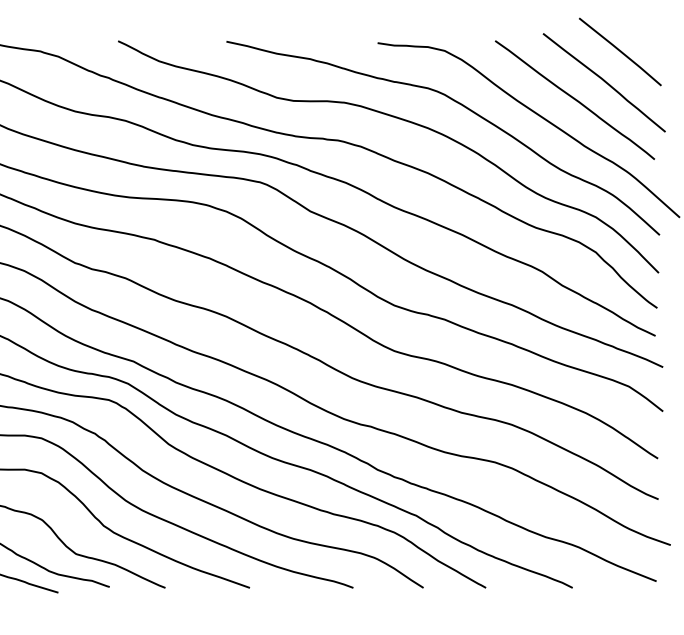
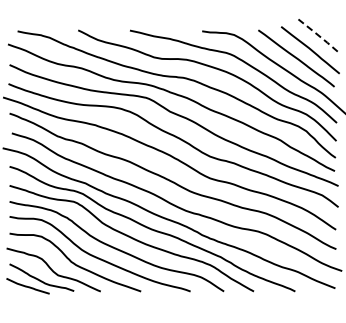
line: (621, 51) -> (318, 35), solid -> dashed

